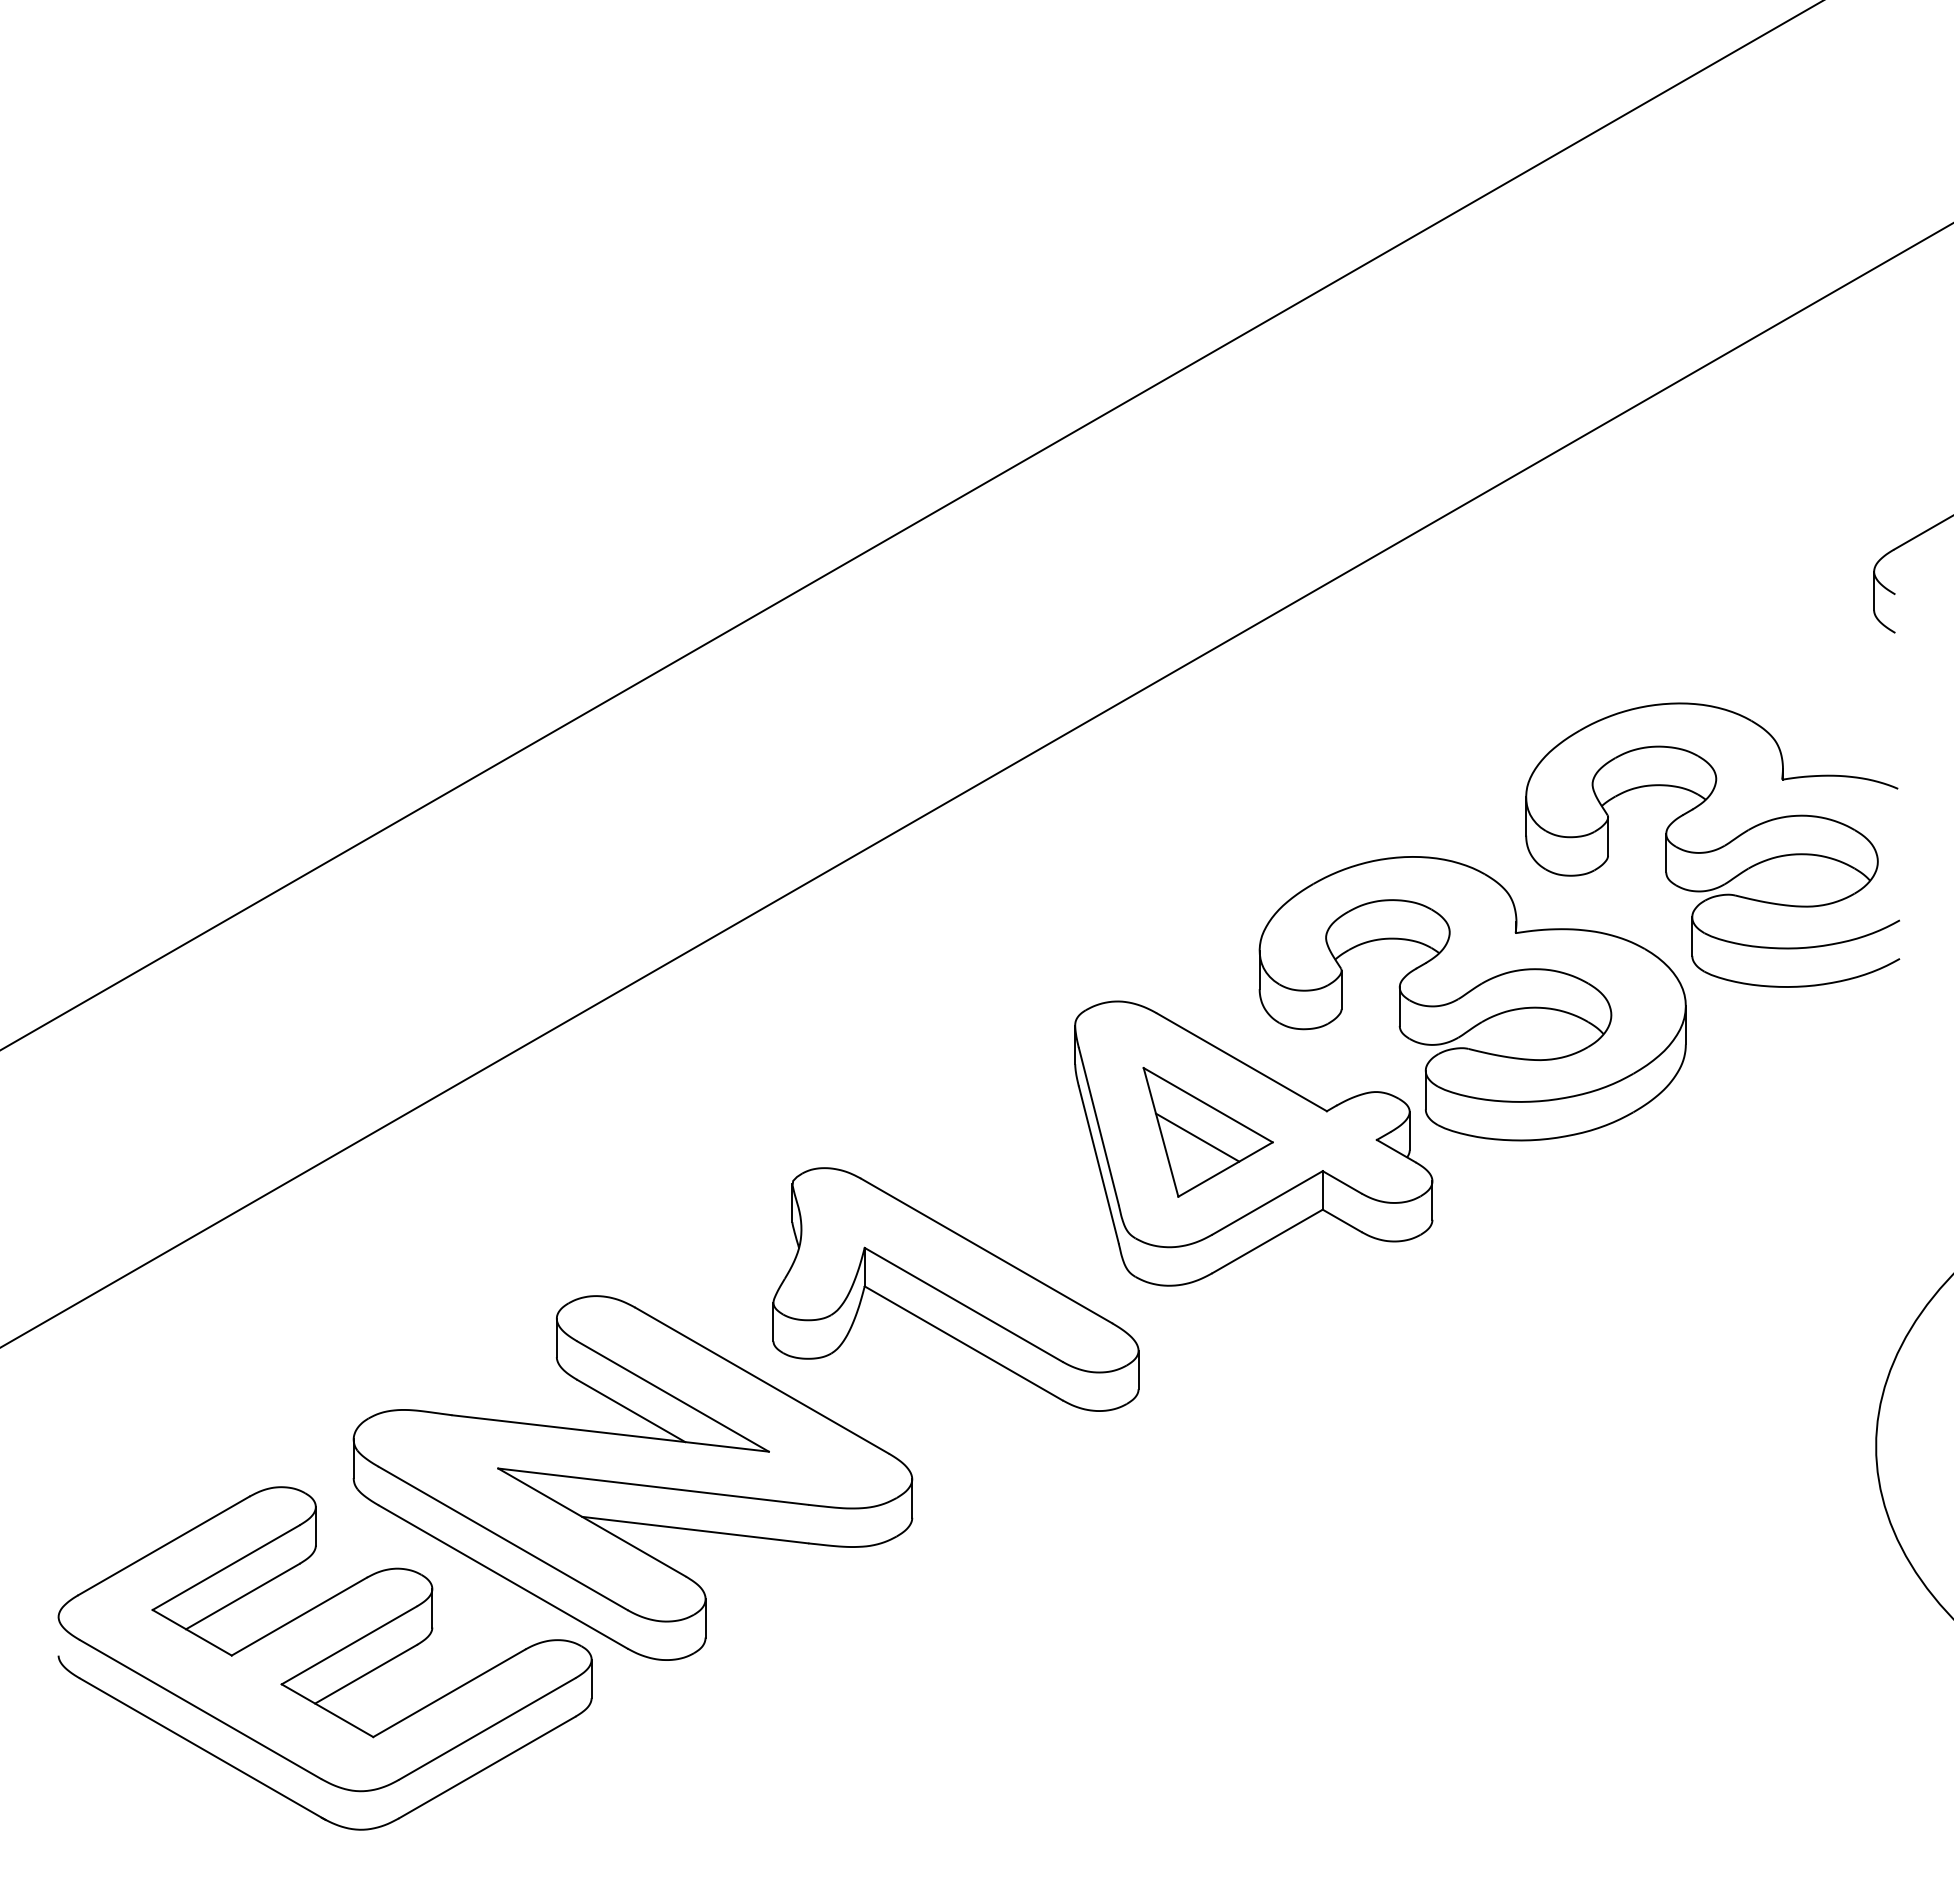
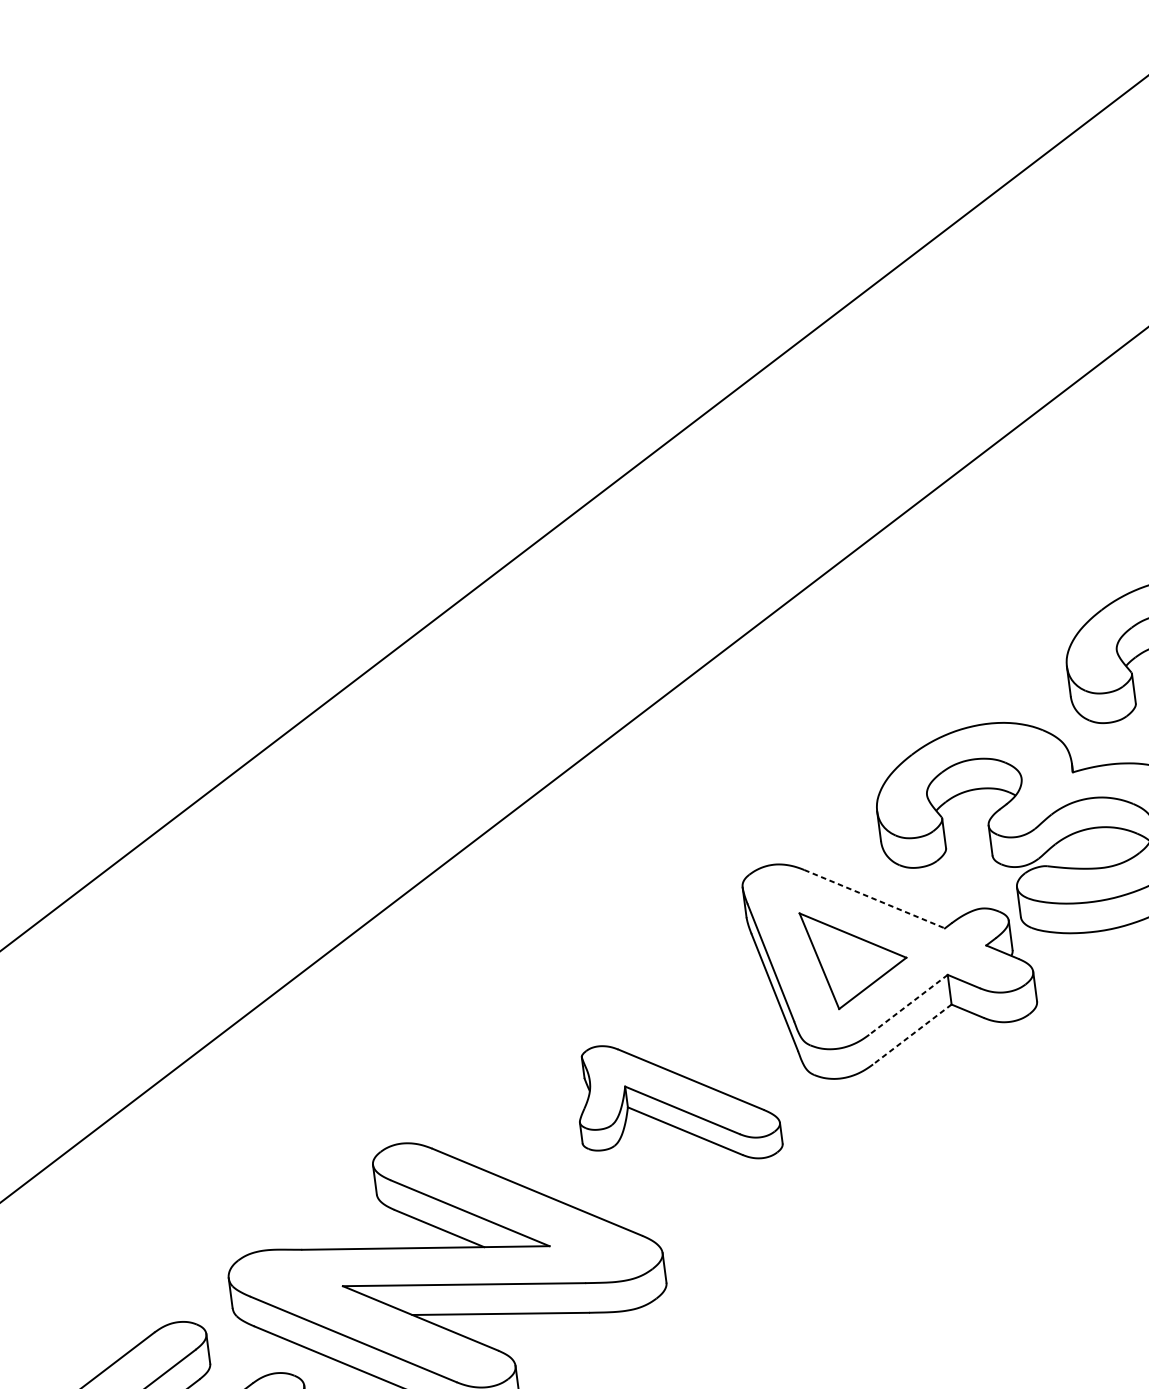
line: (1242, 1062) -> (875, 899), solid -> dashed
line: (1197, 1137) -> (847, 961), removed
line: (1267, 1202) -> (908, 1004), solid -> dashed
line: (1267, 1241) -> (912, 1034), solid -> dashed
part: (955, 1289) -> (676, 1102), size x0.7

